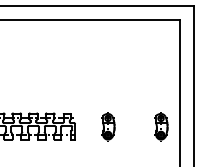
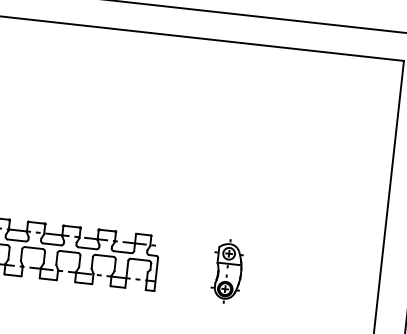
part: (161, 126) -> (340, 283), removed

